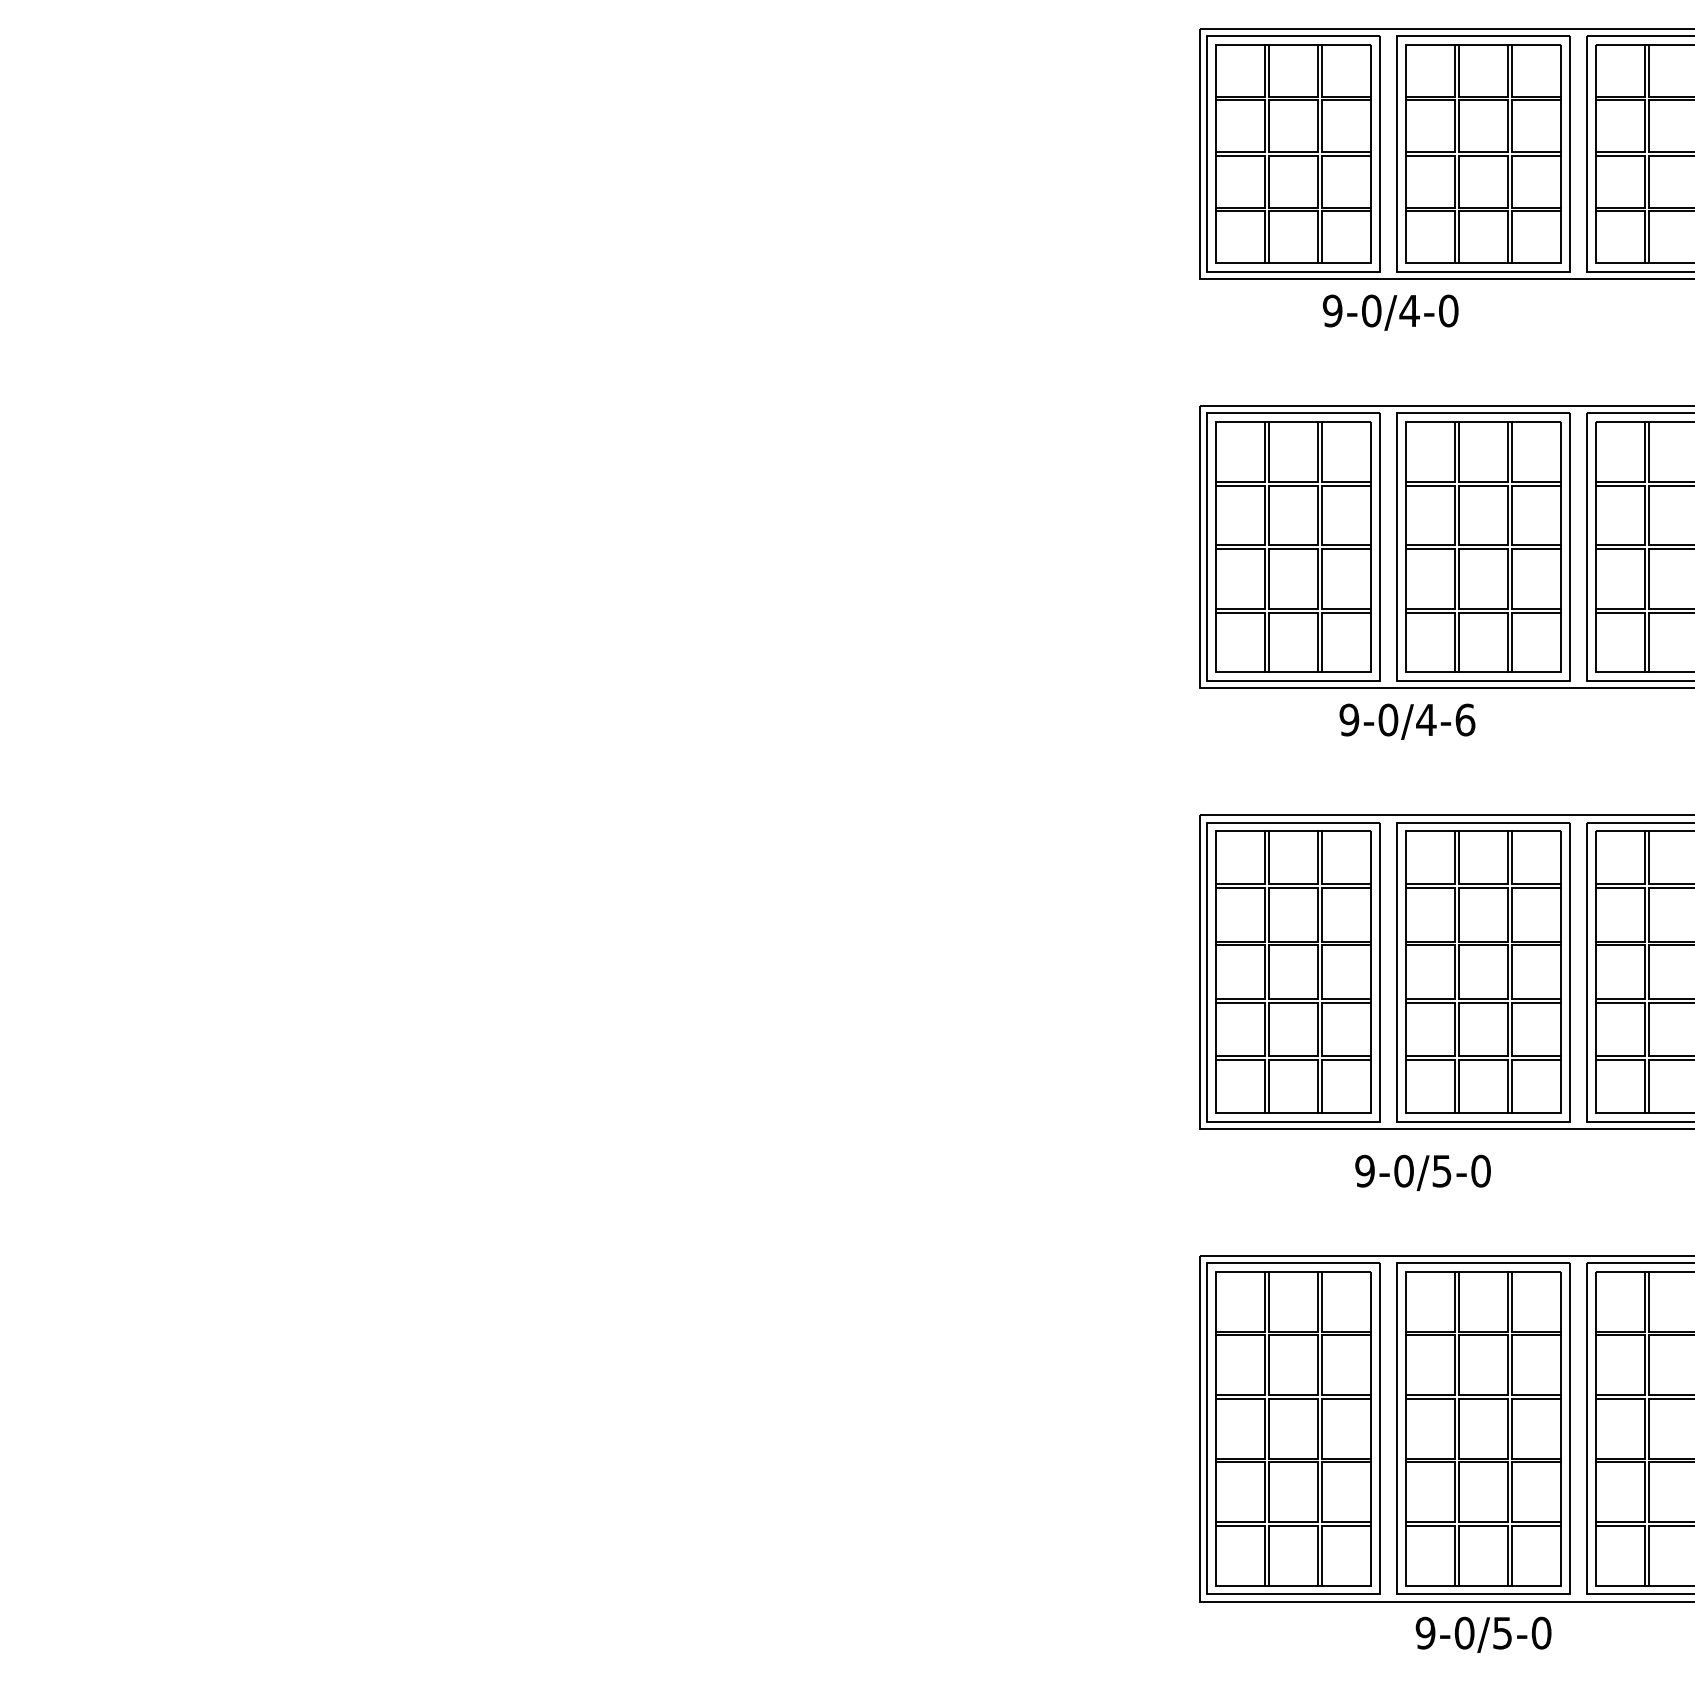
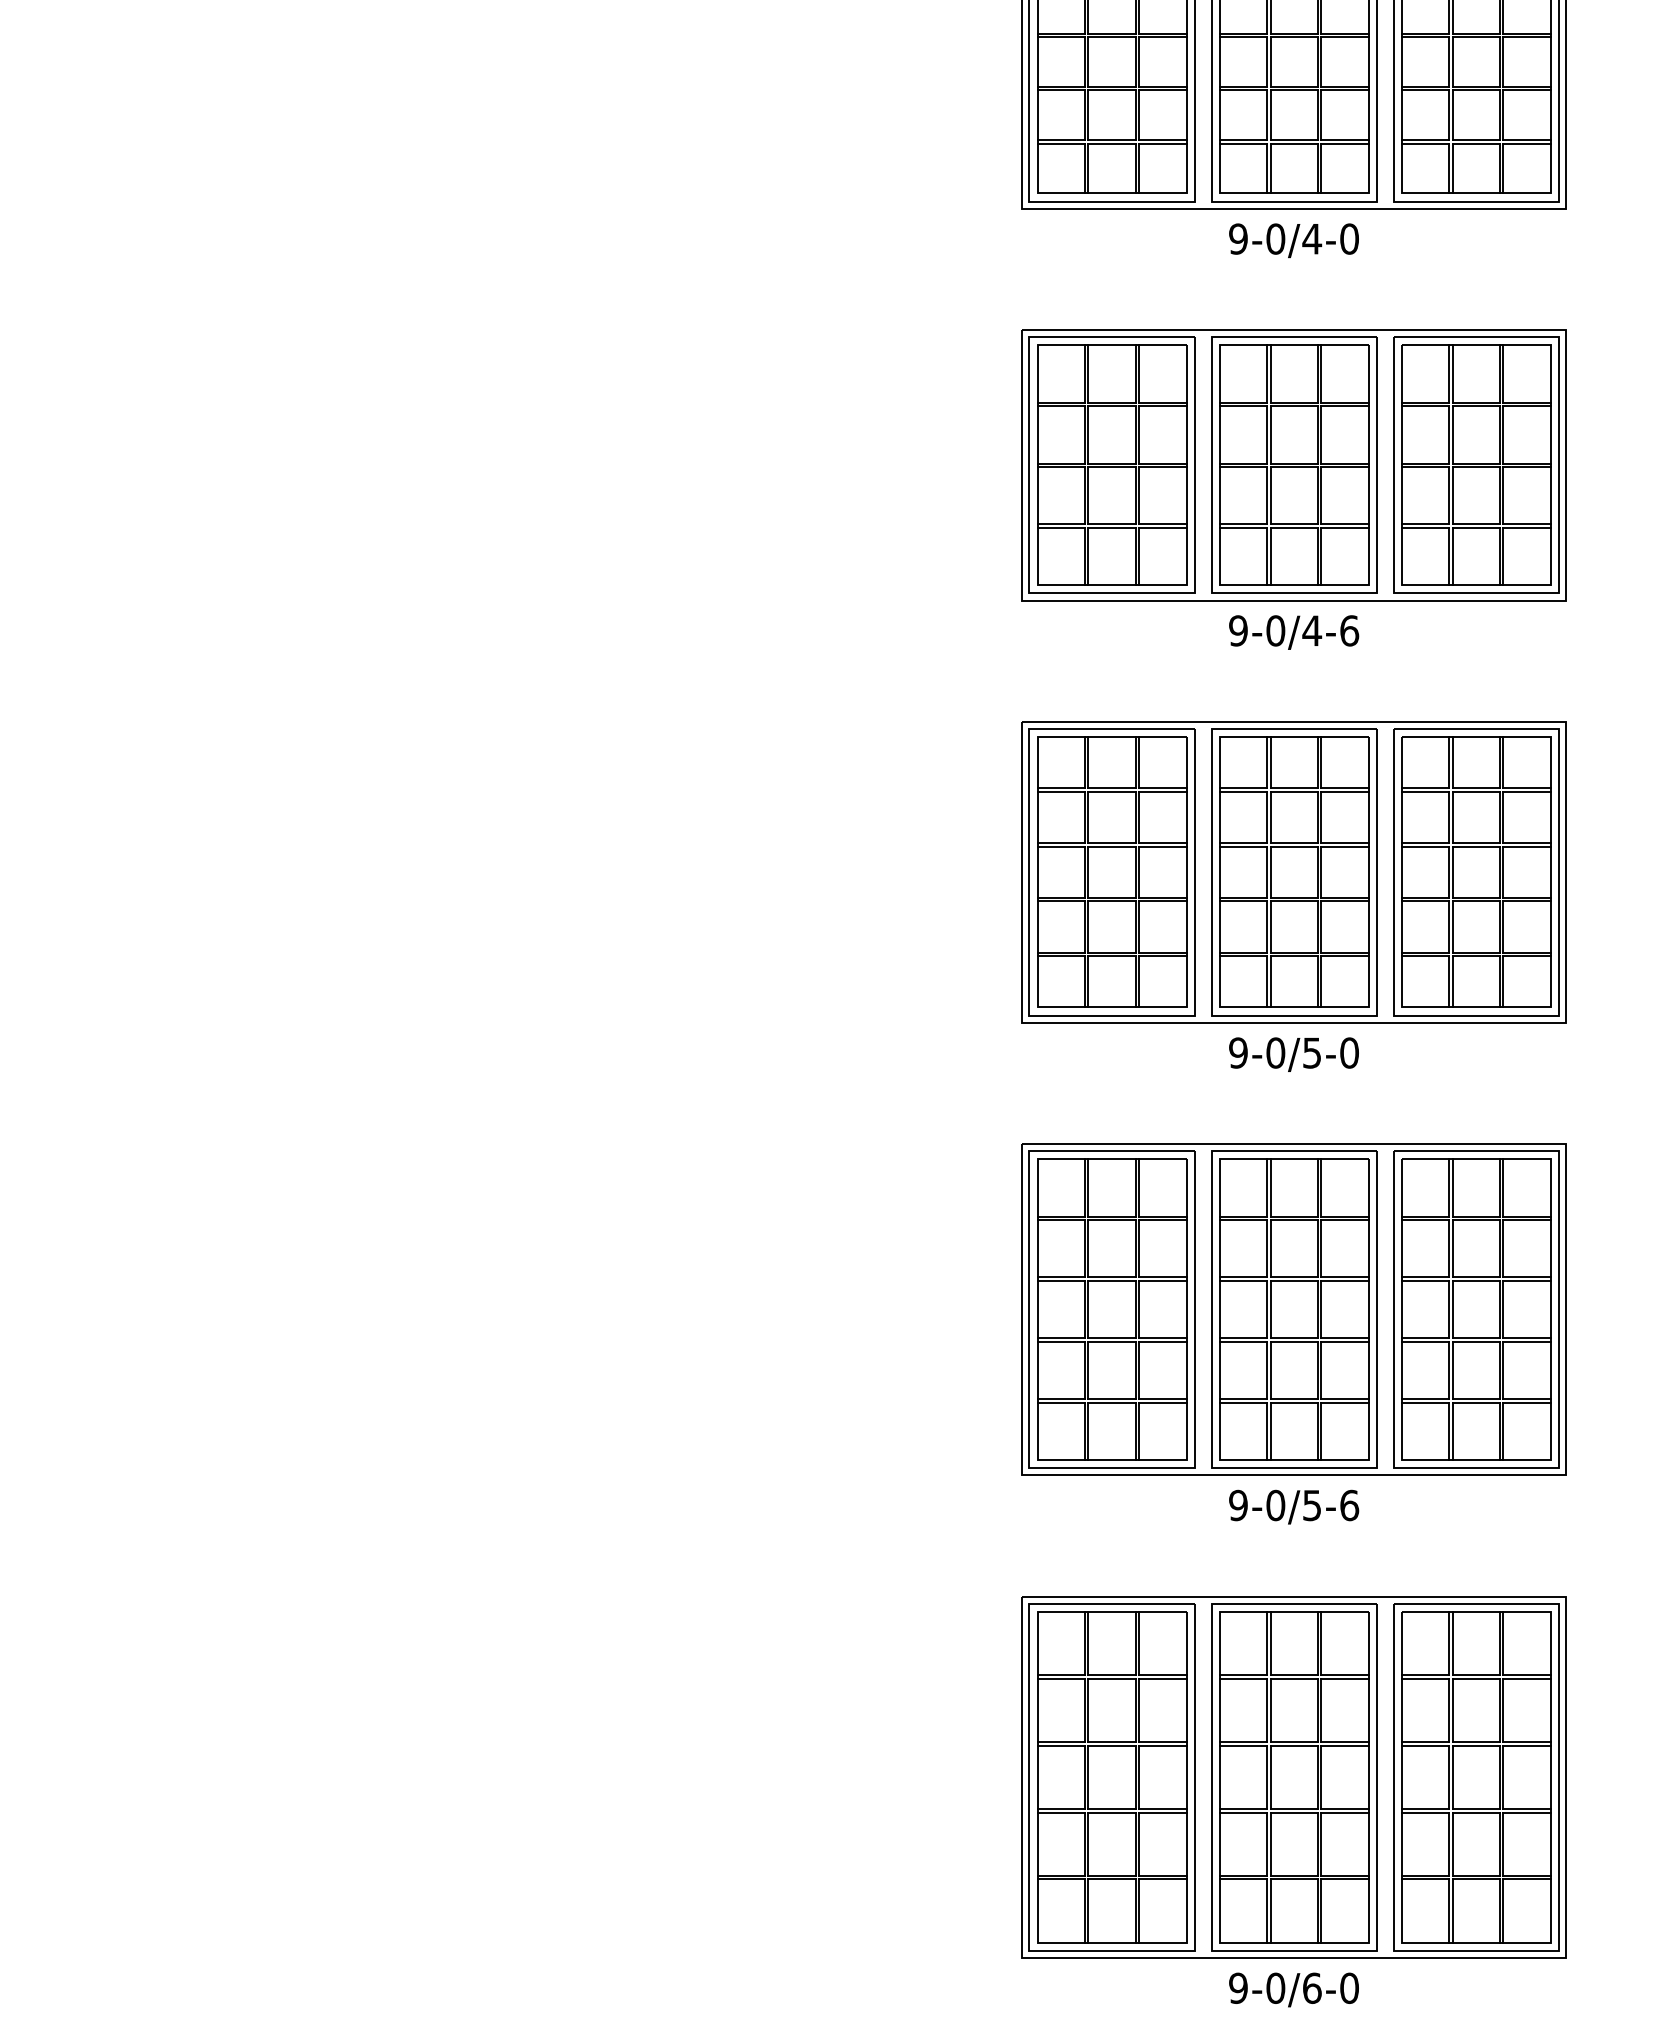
text: (1390, 312) -> (1293, 240), moved
text: (1407, 721) -> (1294, 632), moved
text: (1422, 1172) -> (1293, 1054), moved
text: (1541, 1633) -> (1349, 1505), 9-0/5-0 -> 9-0/5-6

